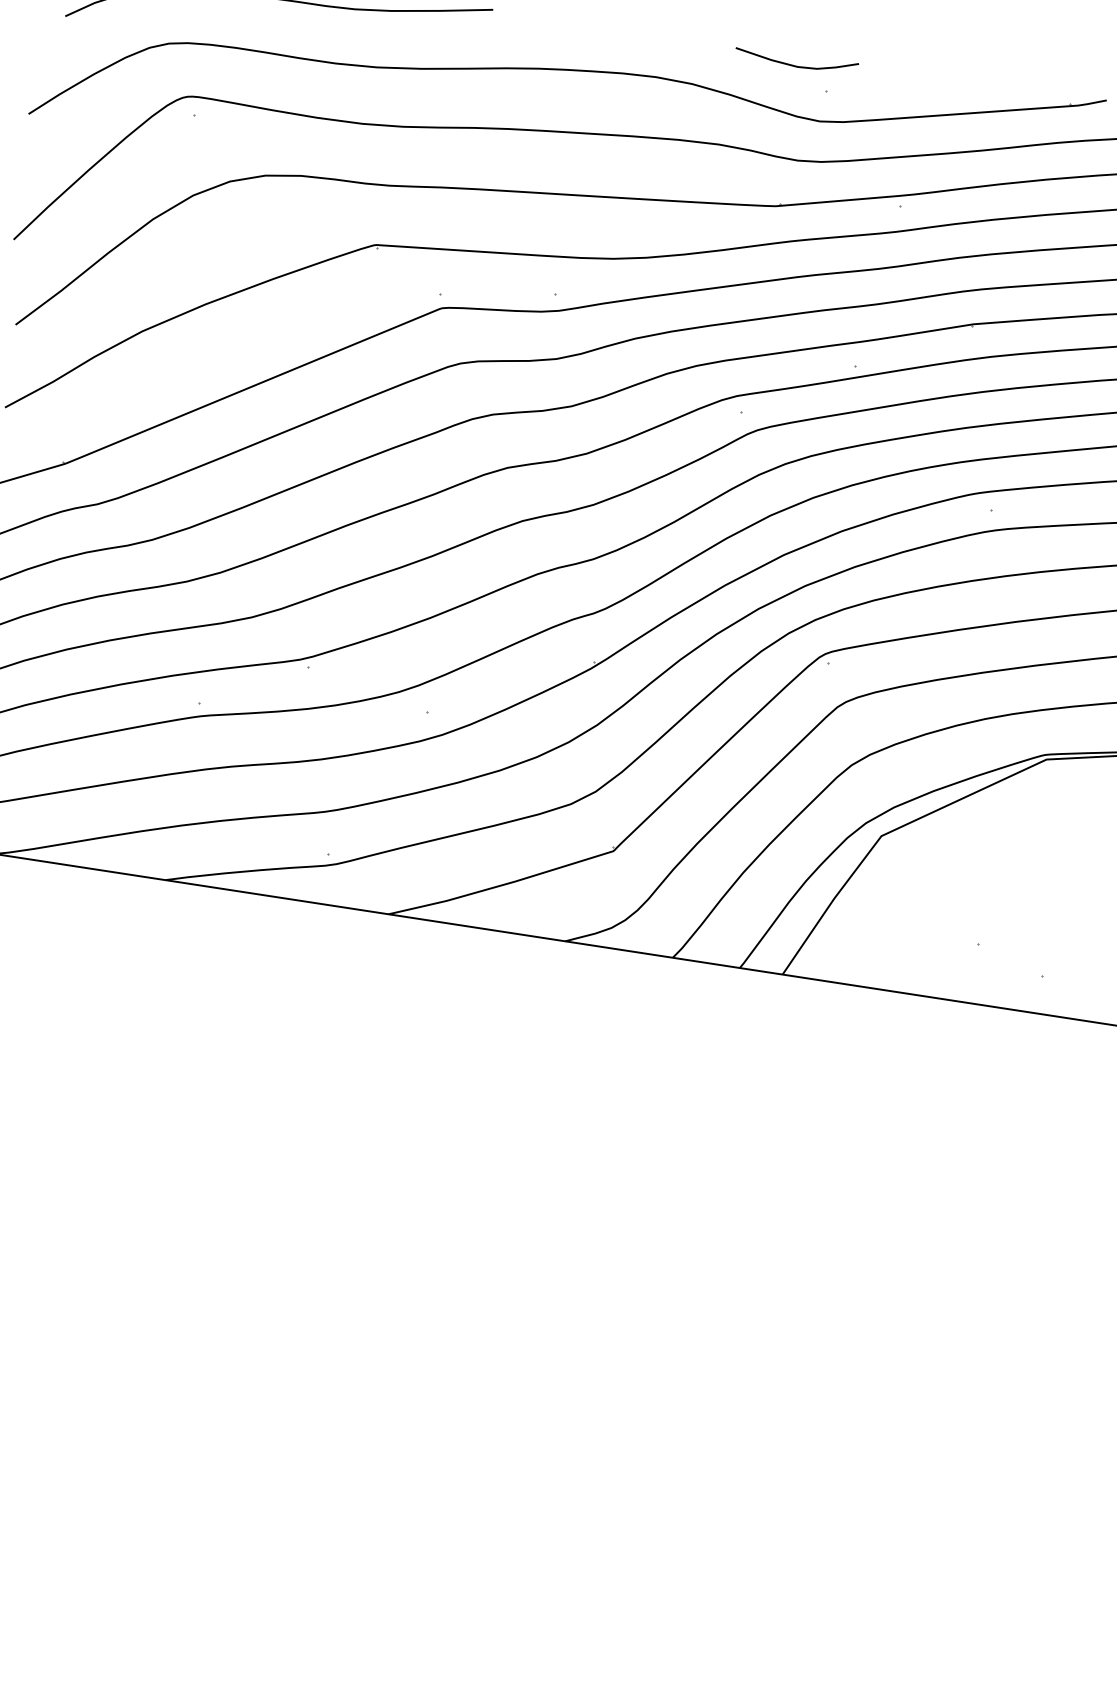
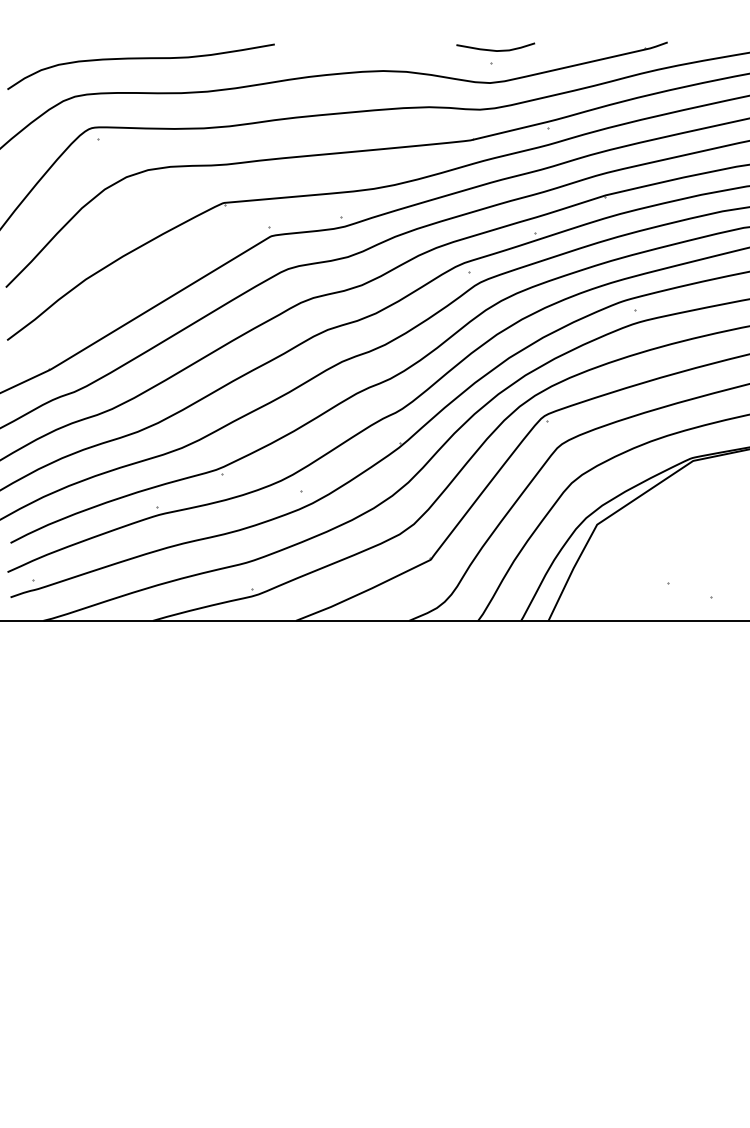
curve: (794, 63) -> (494, 49), moved

